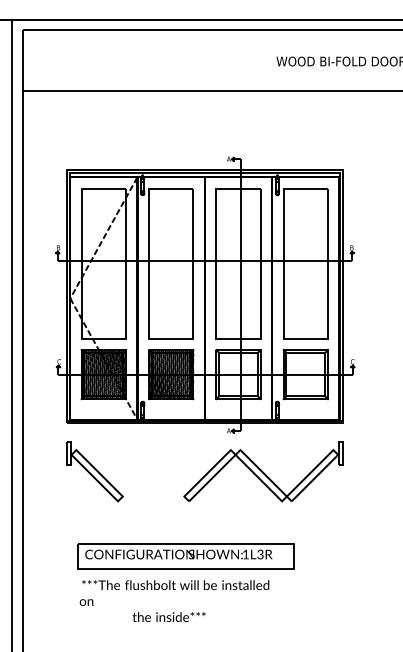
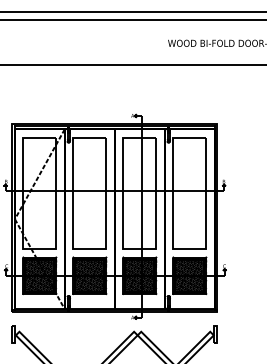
hatch: (238, 374) -> (139, 275), added
hatch: (305, 374) -> (189, 275), added

